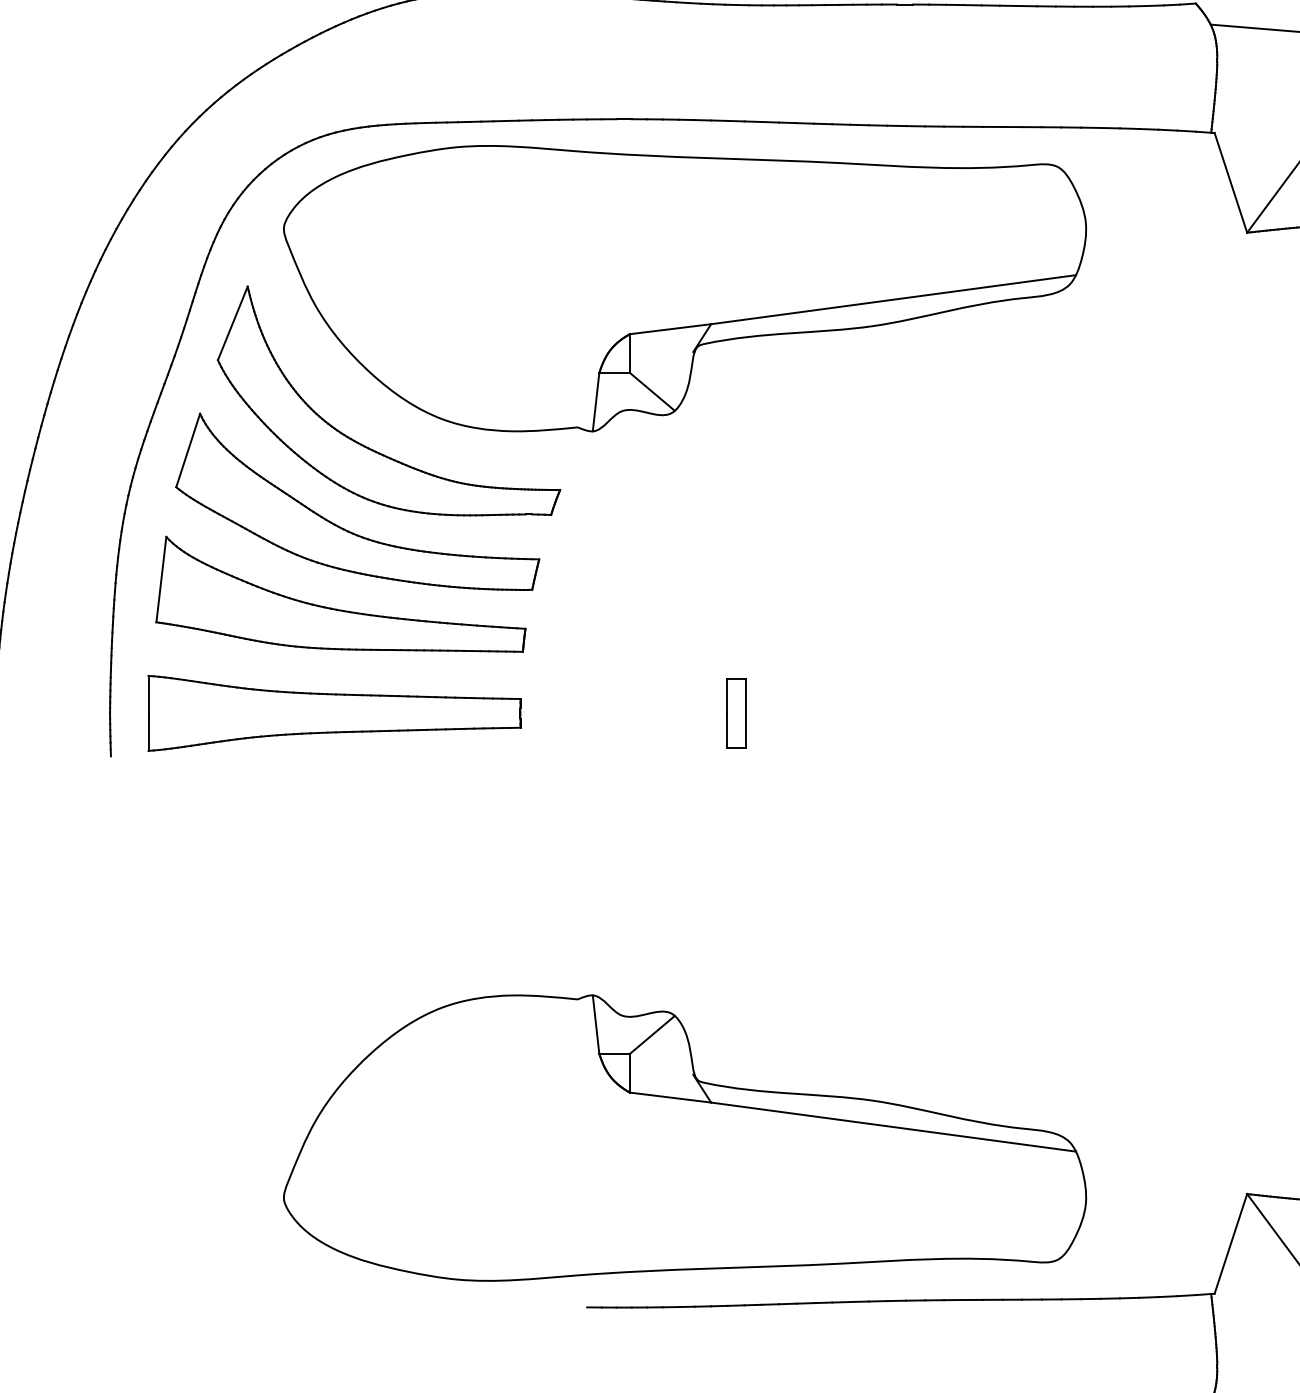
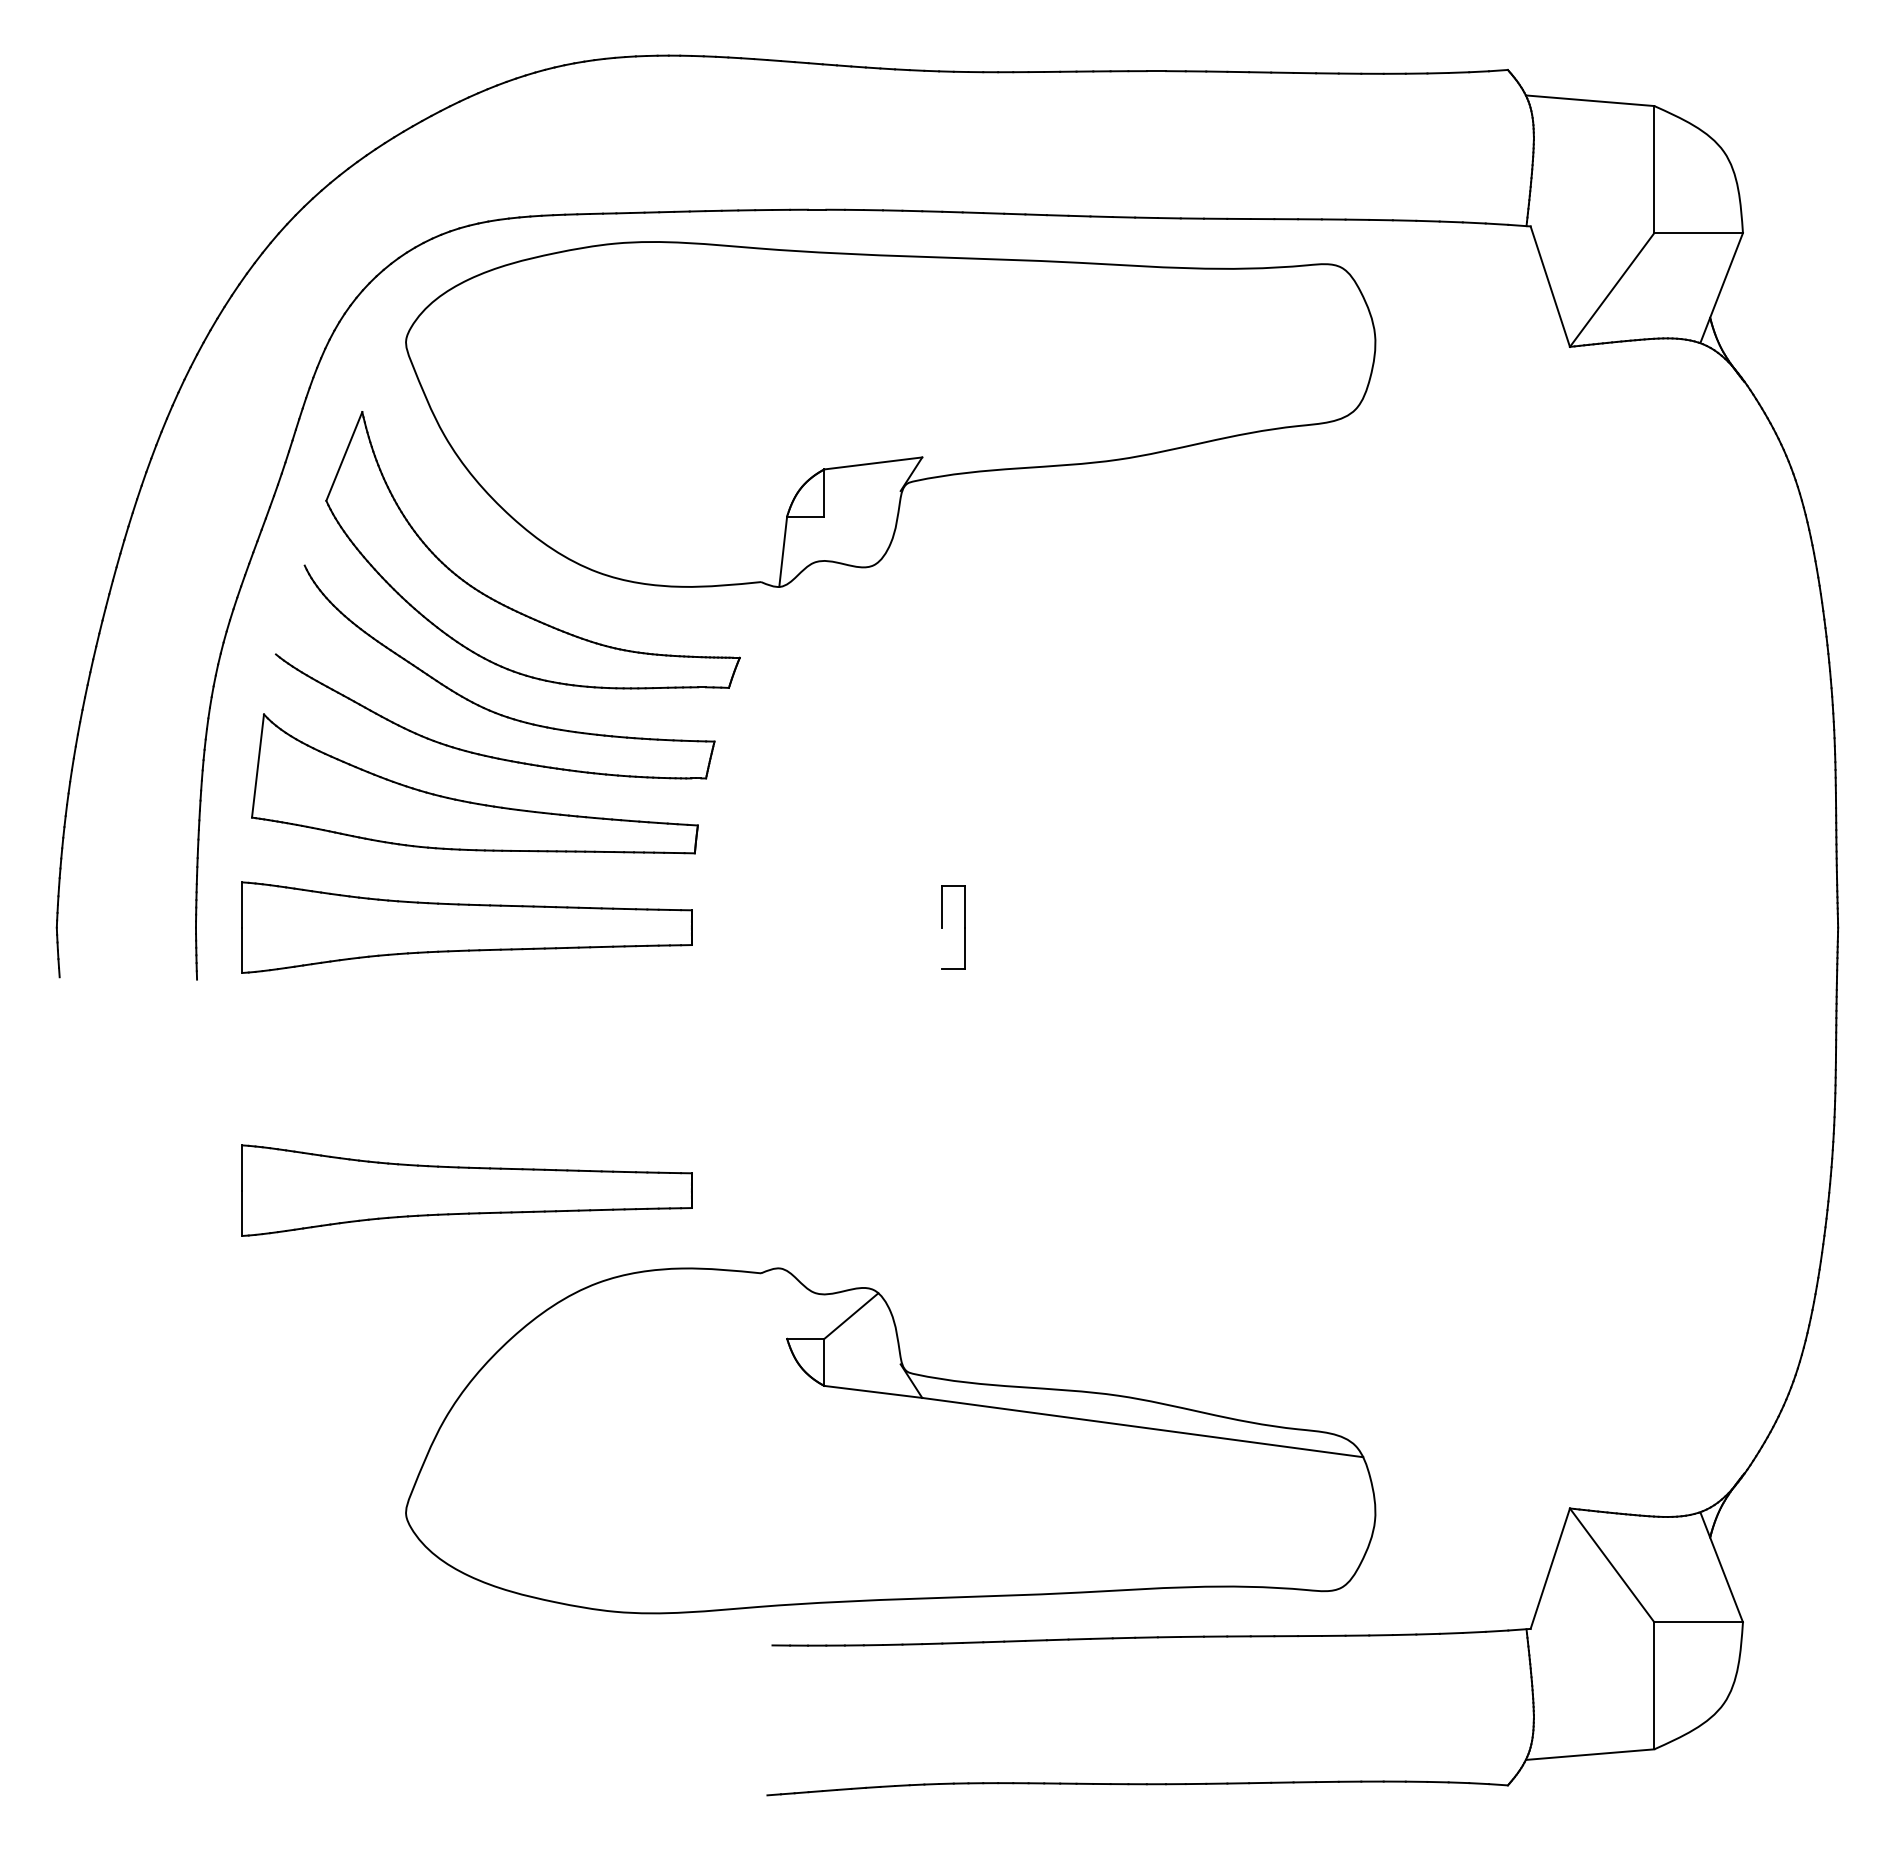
line: (893, 299) -> (1142, 427), removed
line: (652, 392) -> (851, 539), removed
line: (187, 450) -> (289, 609), removed
line: (727, 730) -> (941, 948), removed
part: (333, 930) -> (466, 1190), added
line: (596, 1024) -> (783, 1303), removed

